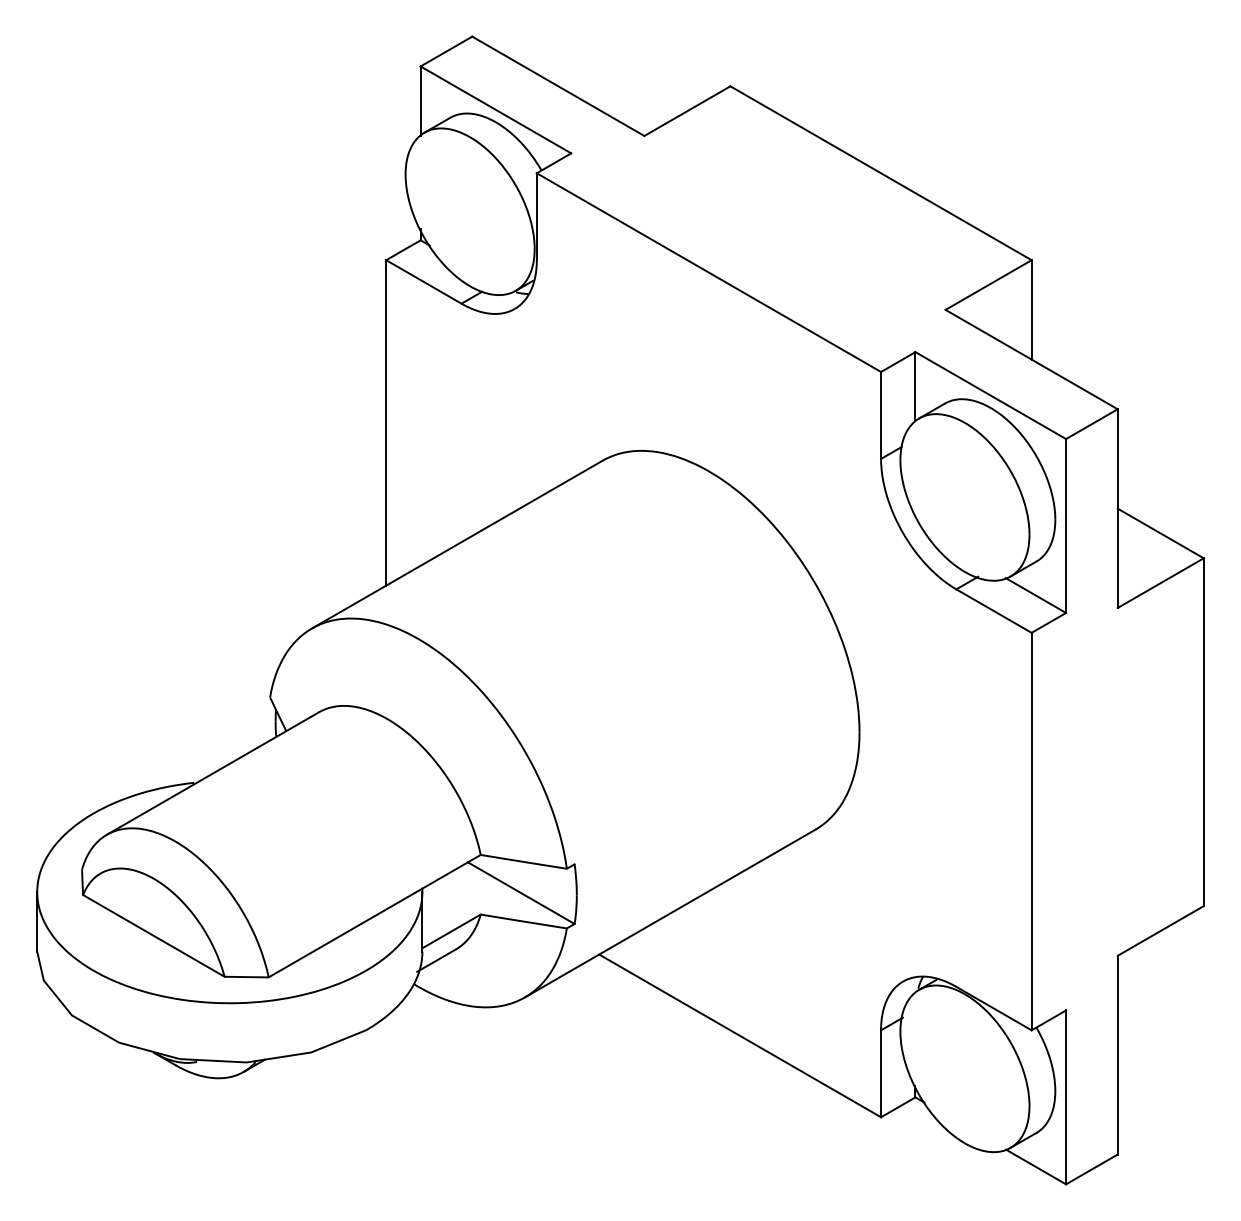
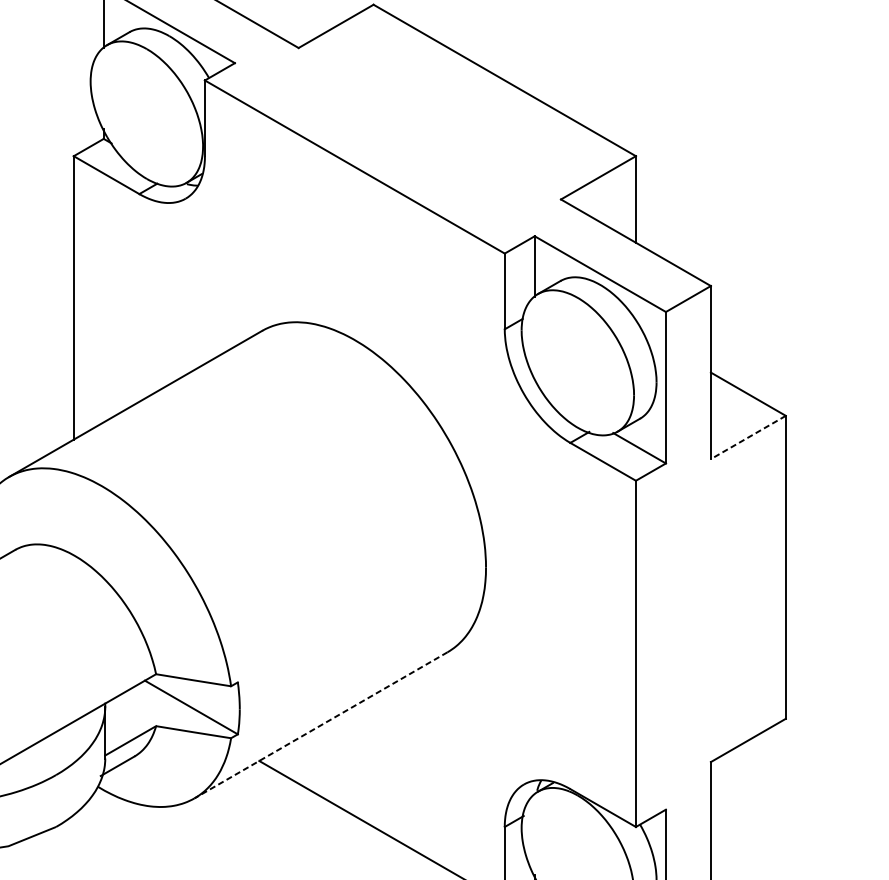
line: (1160, 583) -> (748, 437), solid -> dashed
line: (670, 913) -> (321, 725), solid -> dashed

